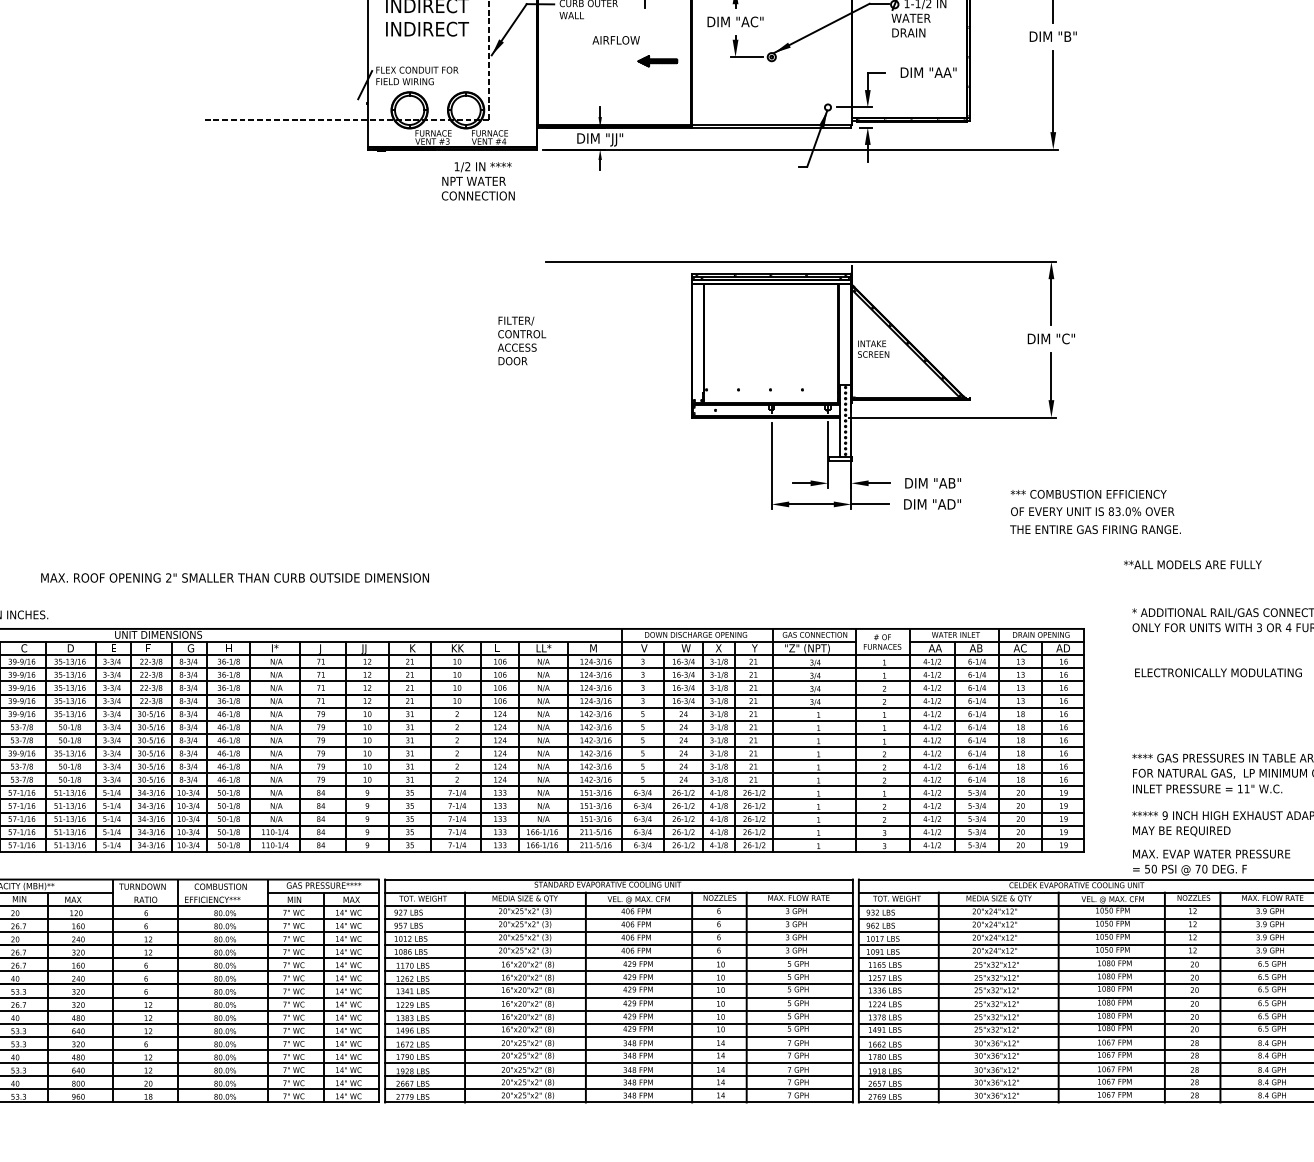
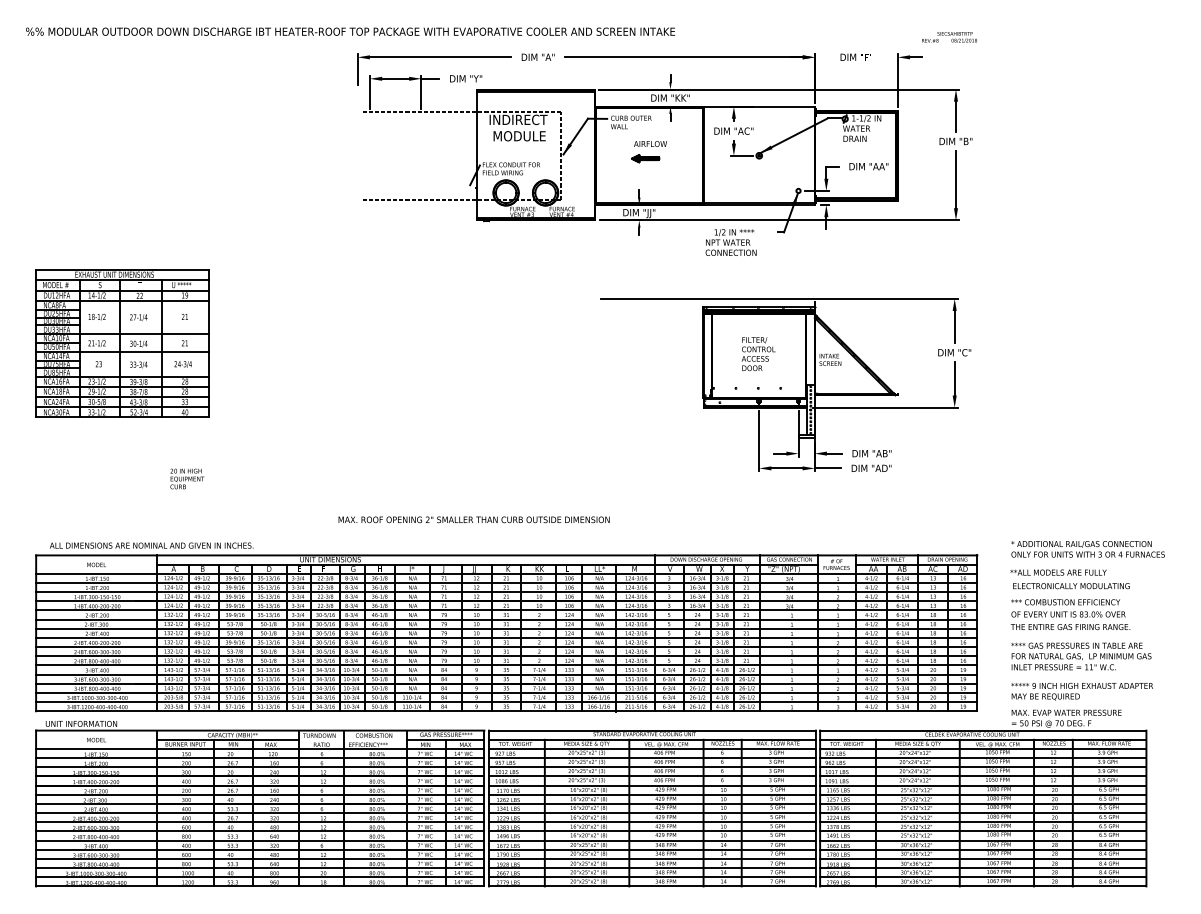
text: (427, 29) -> (518, 136), INDIRECT -> MODULE
part: (657, 61) -> (645, 158), moved
text: (477, 181) -> (730, 242), moved
text: (521, 341) -> (758, 354), moved
text: (1095, 511) -> (1070, 614), moved
text: (1192, 564) -> (1058, 572), moved
text: (234, 577) -> (473, 519), moved

